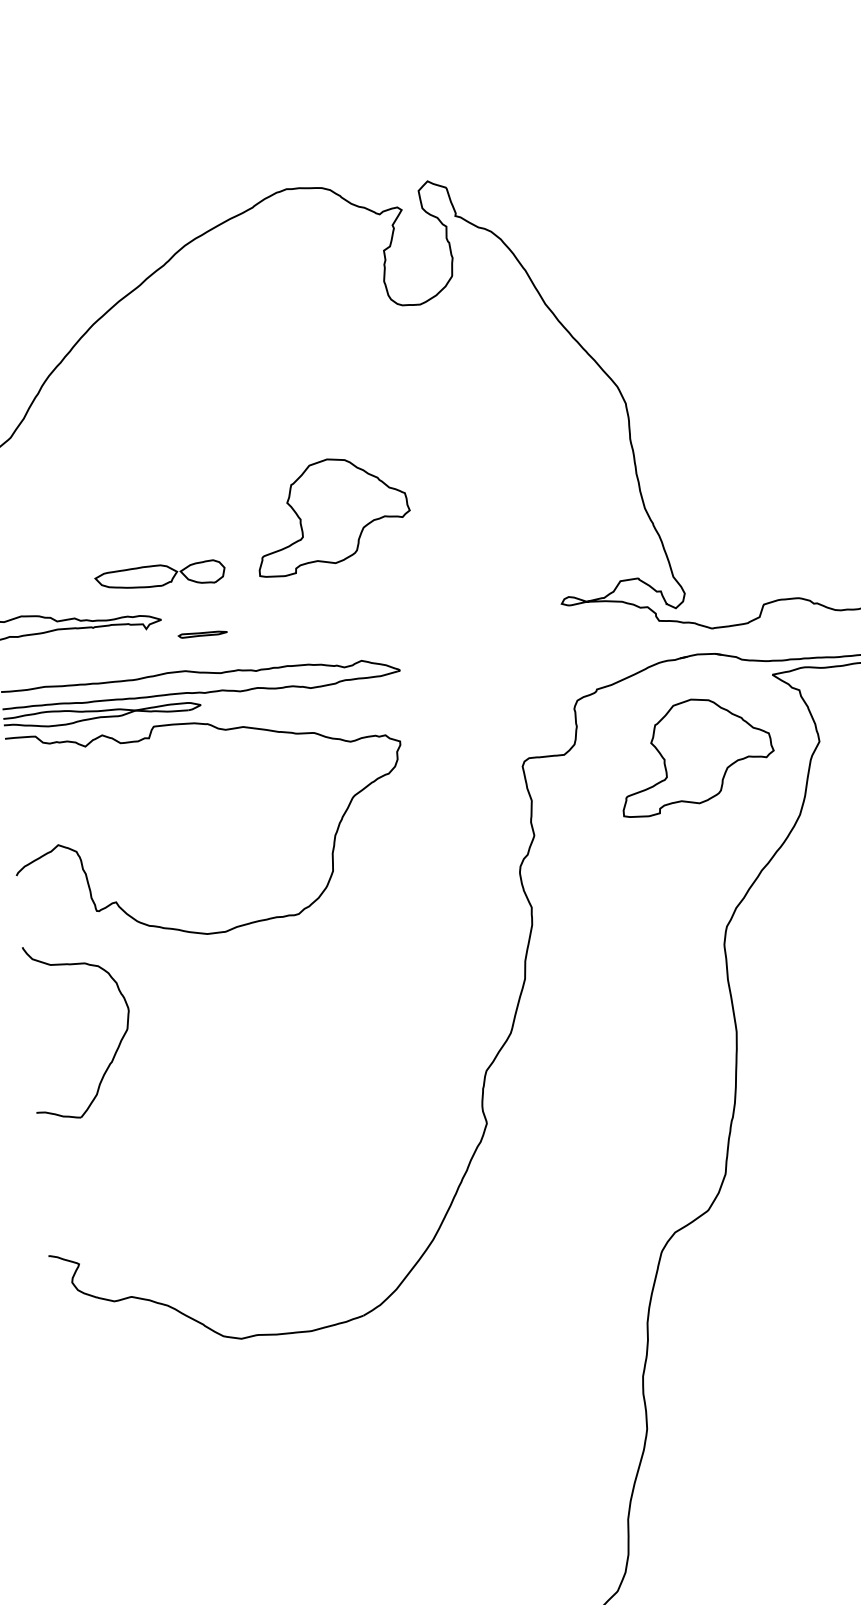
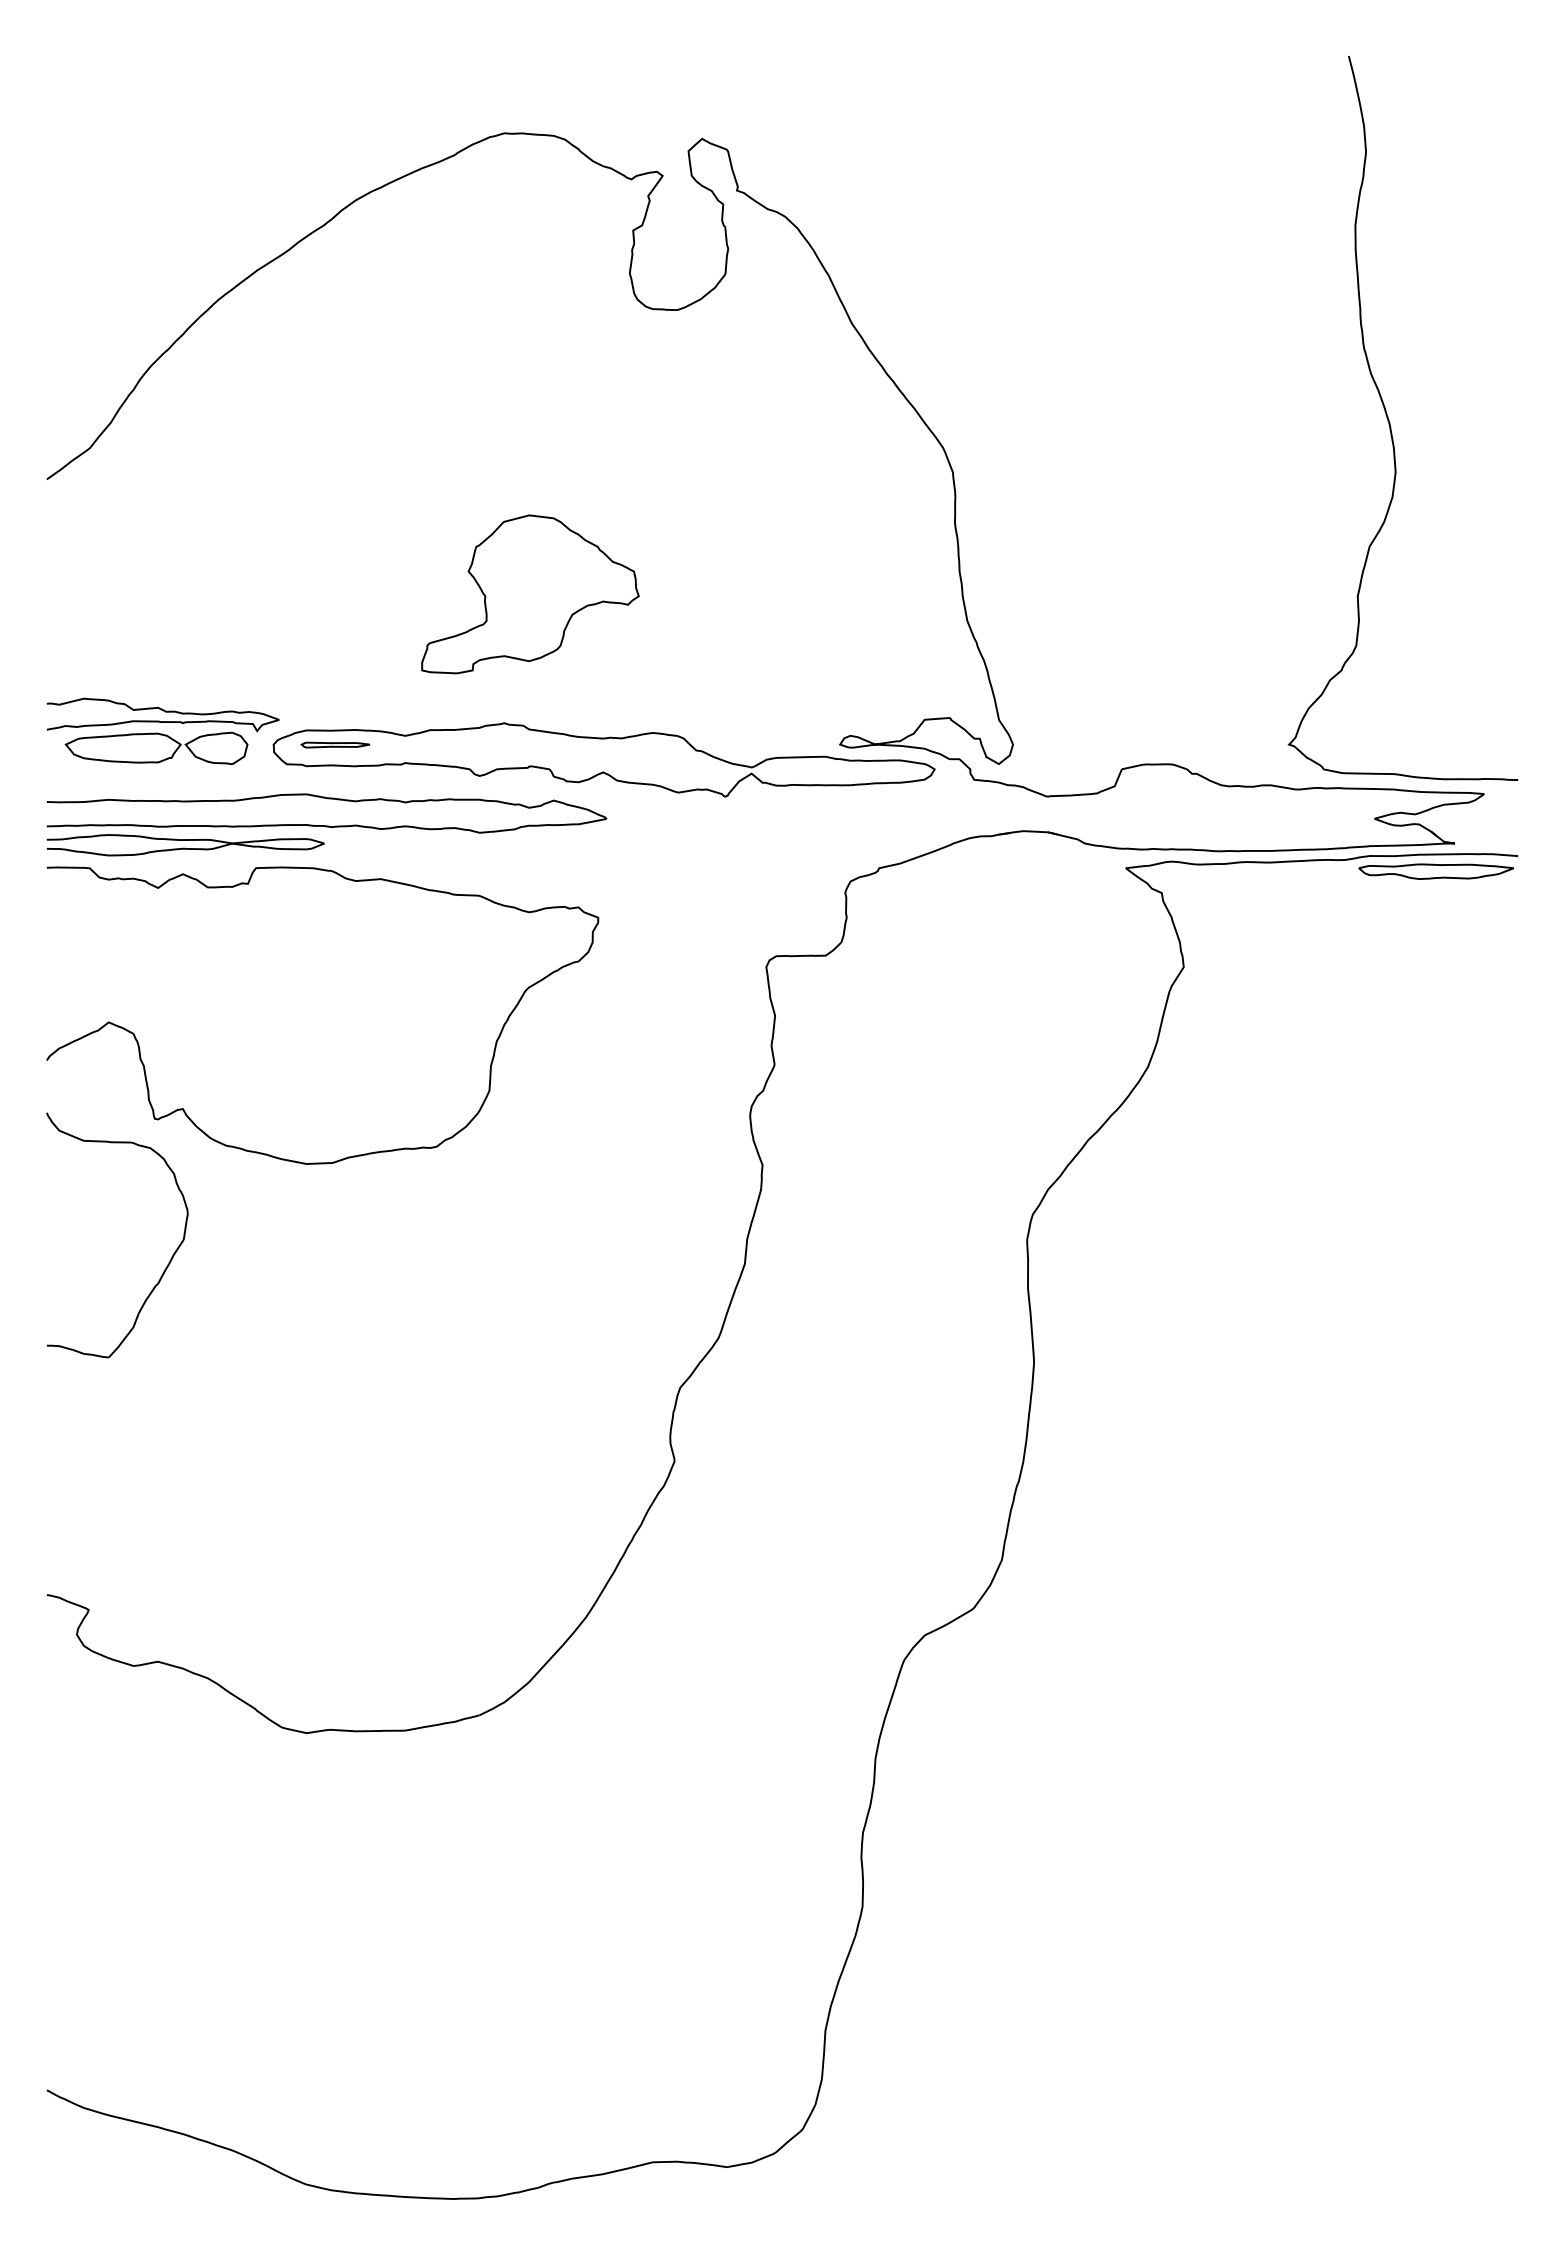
part: (160, 575) -> (156, 748), moved
part: (394, 628) -> (603, 759), added
part: (696, 755) -> (1010, 972), removed
part: (116, 1050) -> (165, 1267), moved

